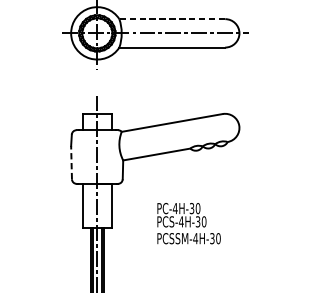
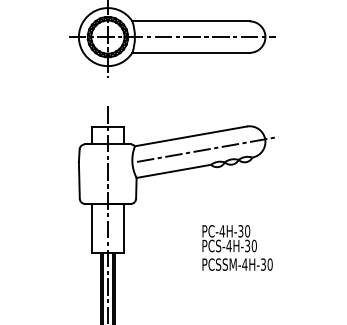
line: (172, 19) -> (191, 21), dashed -> solid
line: (187, 134) -> (207, 149), added
line: (71, 161) -> (79, 179), dashed -> solid
text: (188, 223) -> (237, 247), moved

